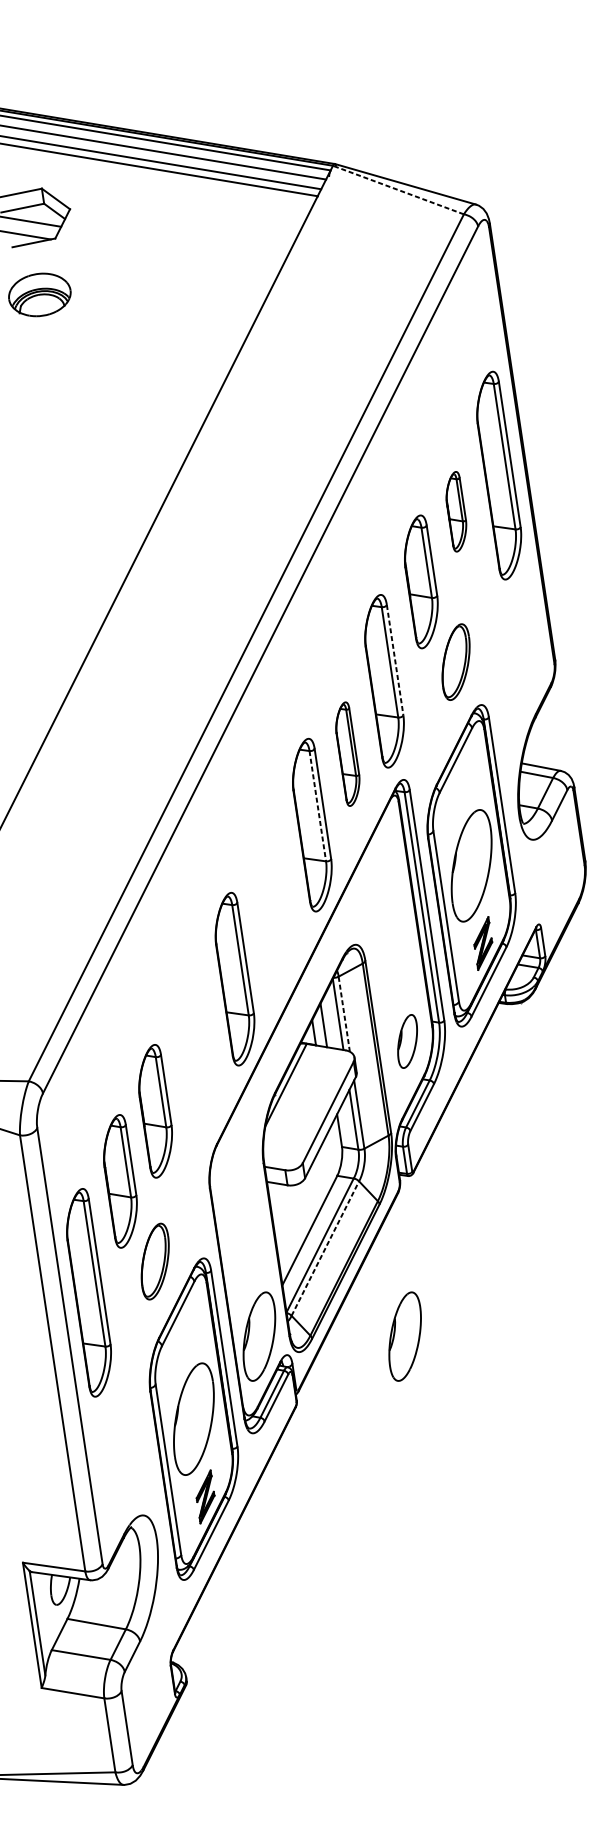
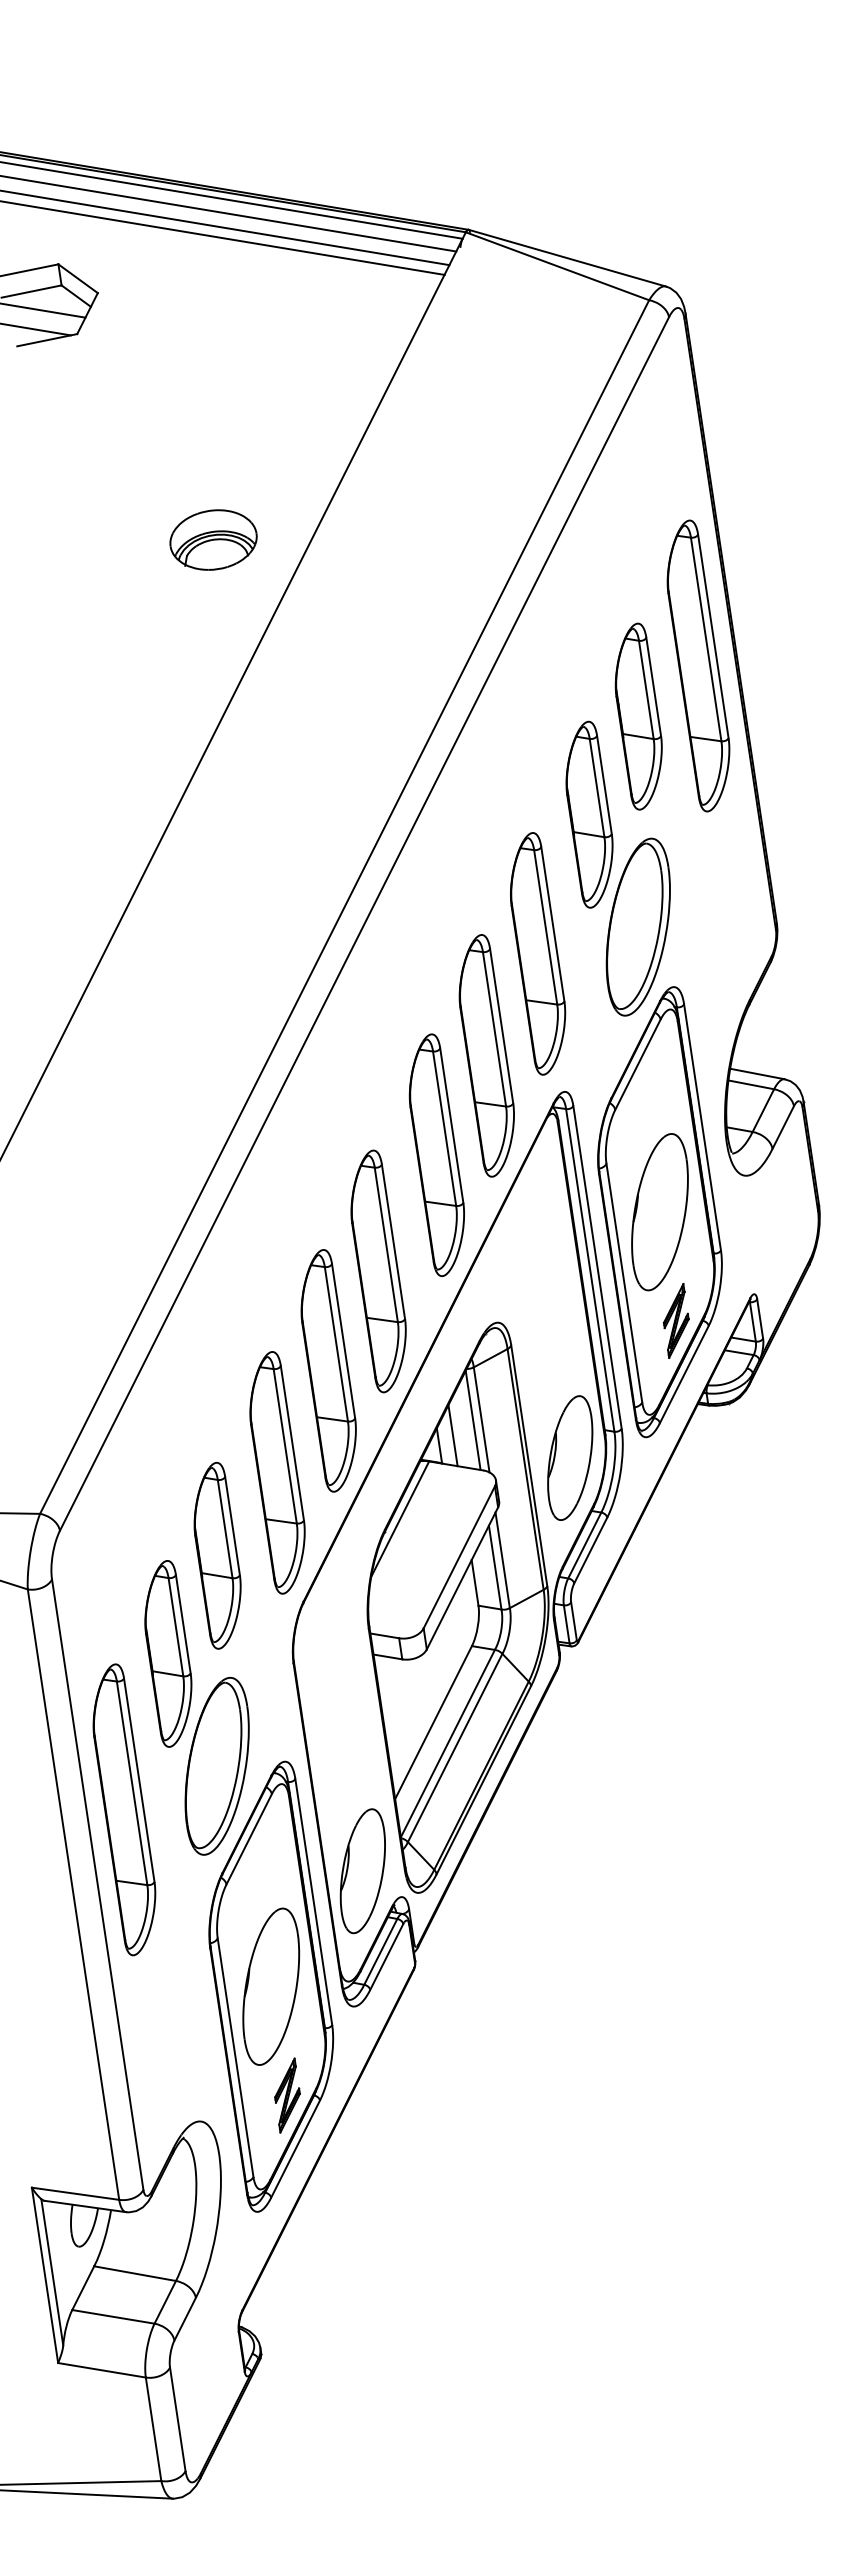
line: (398, 190) -> (557, 266), dashed -> solid
part: (39, 294) -> (213, 539), moved
part: (456, 511) -> (638, 716), size x1.67
line: (394, 660) -> (552, 924), dashed -> solid
part: (455, 661) -> (637, 926), size x1.67
part: (347, 753) -> (486, 1055), size x1.67
line: (317, 806) -> (444, 1129), dashed -> solid
part: (270, 908) -> (378, 1271), added
line: (344, 1013) -> (481, 1419), dashed -> solid
part: (407, 1041) -> (570, 1457), size x1.67
part: (198, 1051) -> (277, 1472), added
line: (325, 1248) -> (455, 1747), dashed -> solid
part: (154, 1261) -> (216, 1765), size x1.67
part: (404, 1336) -> (566, 1871), removed

